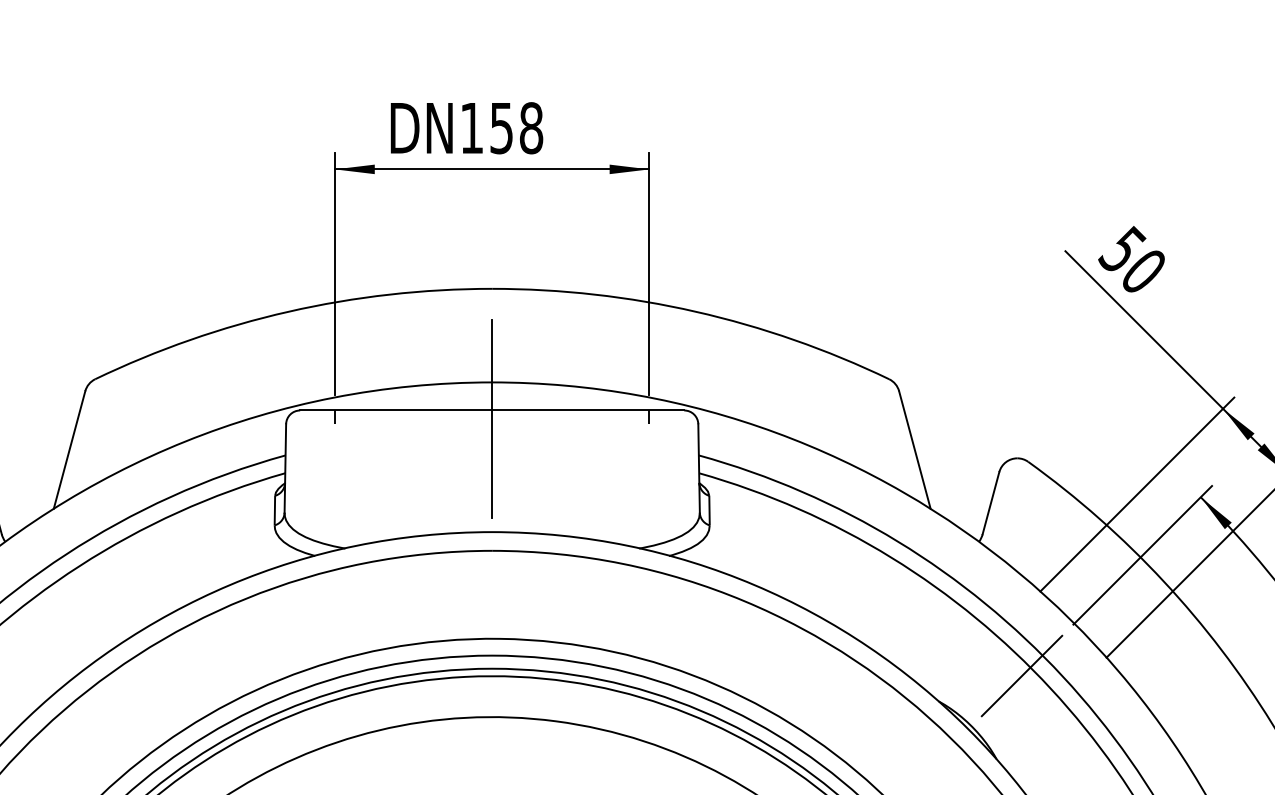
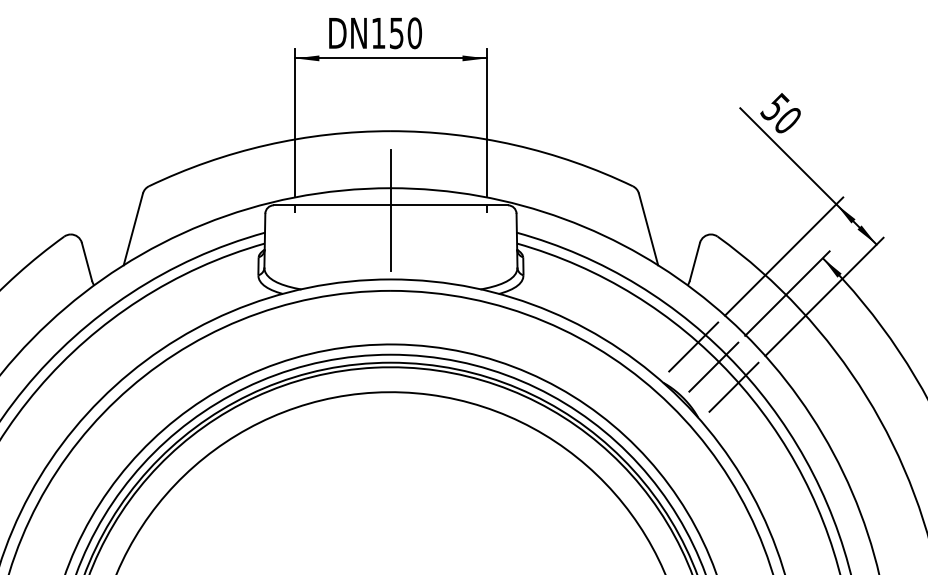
text: (530, 126) -> (414, 32), DN158 -> DN150
line: (988, 642) -> (693, 346), added
line: (1054, 707) -> (733, 386), added

